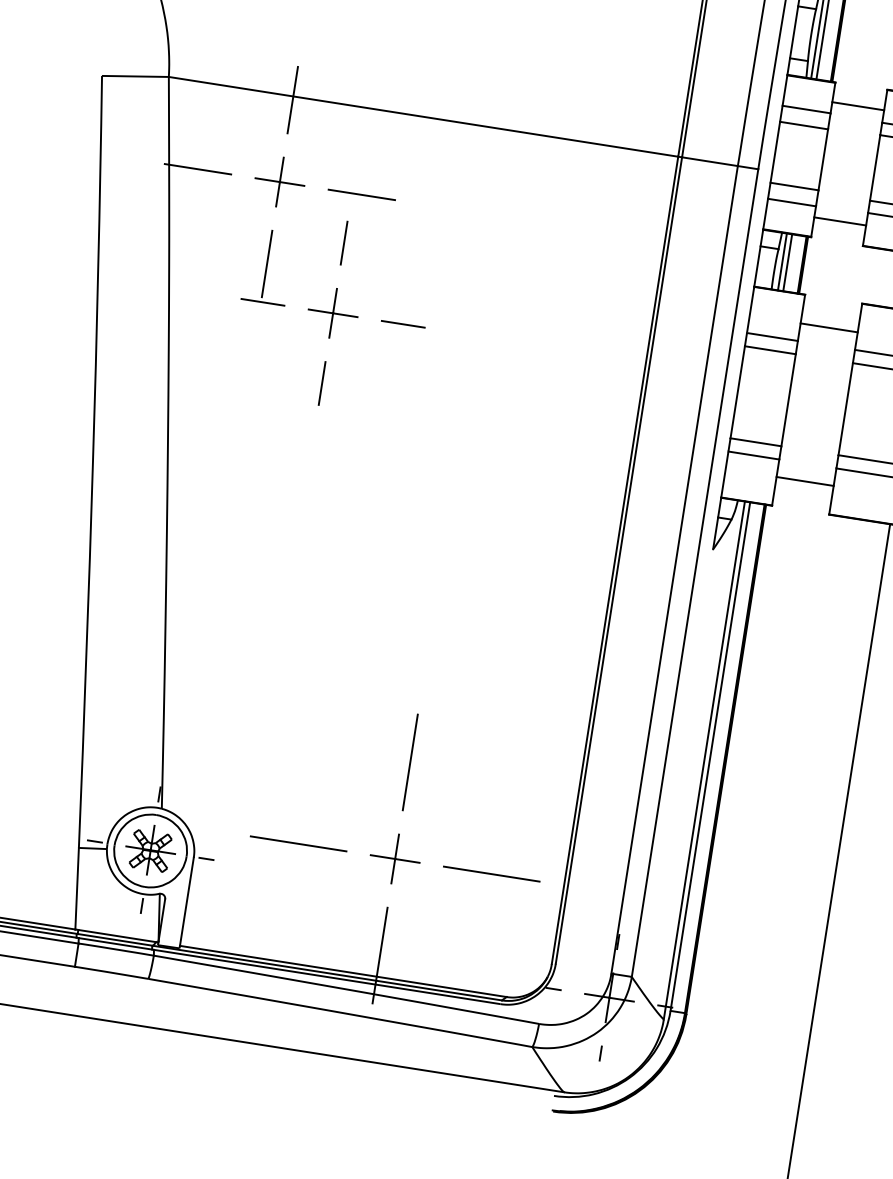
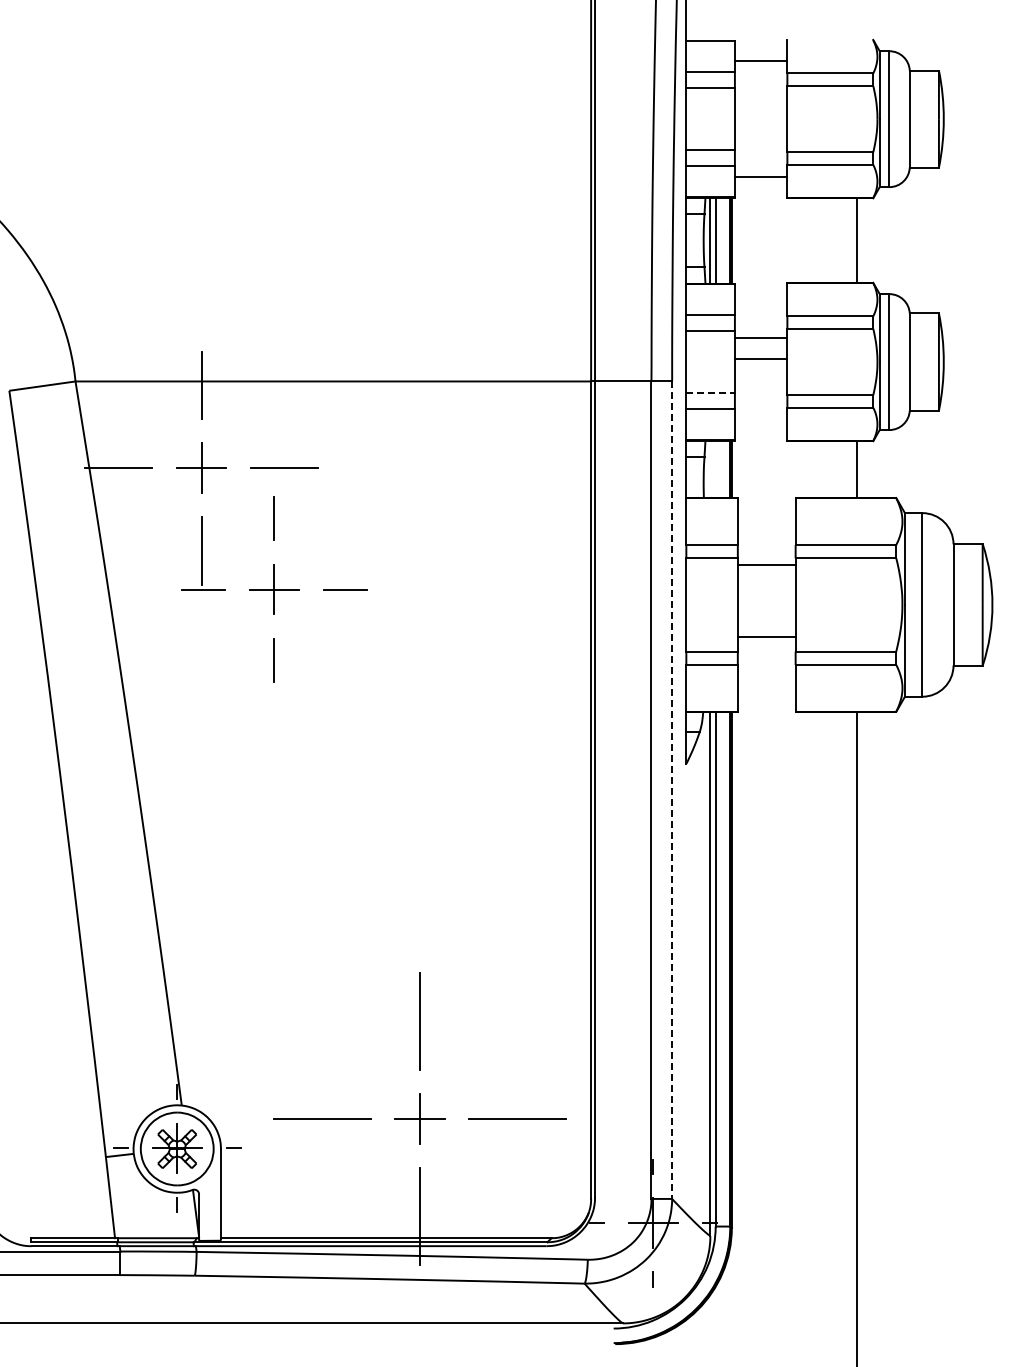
line: (857, 105) -> (760, 337), moved
line: (795, 186) -> (711, 392), solid -> dashed
line: (839, 221) -> (760, 359), moved
line: (782, 262) -> (710, 469), removed
line: (787, 262) -> (715, 469), removed
line: (828, 328) -> (766, 565), moved
line: (804, 481) -> (766, 636), moved
line: (695, 573) -> (672, 790), solid -> dashed

